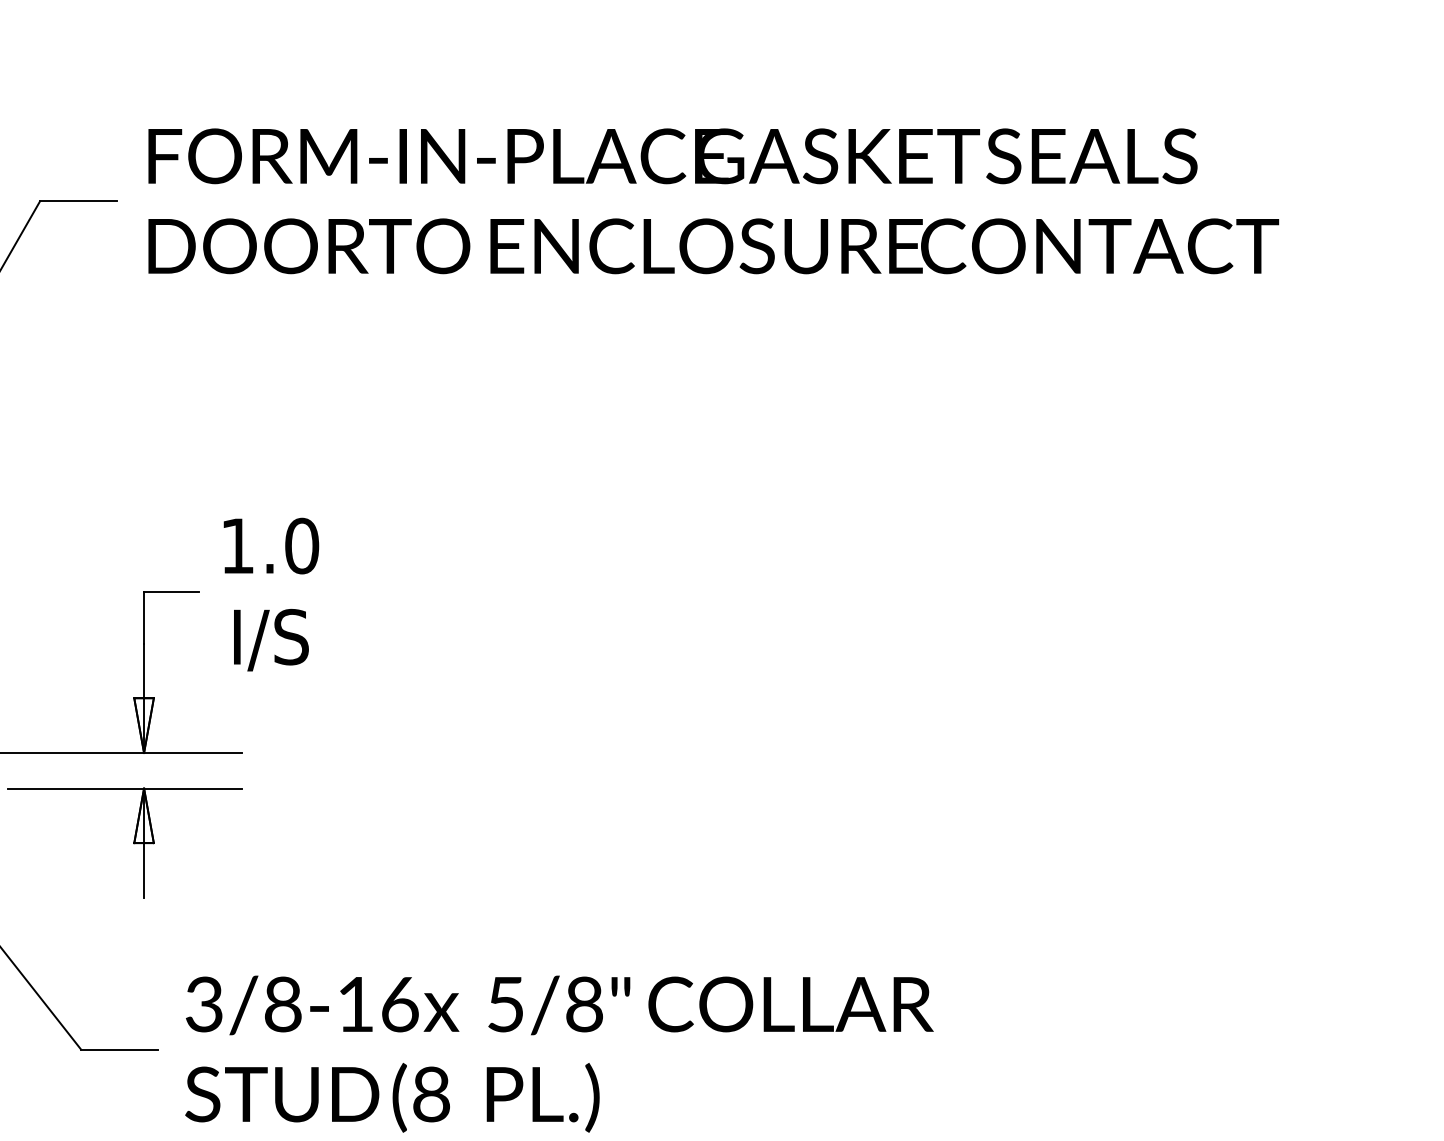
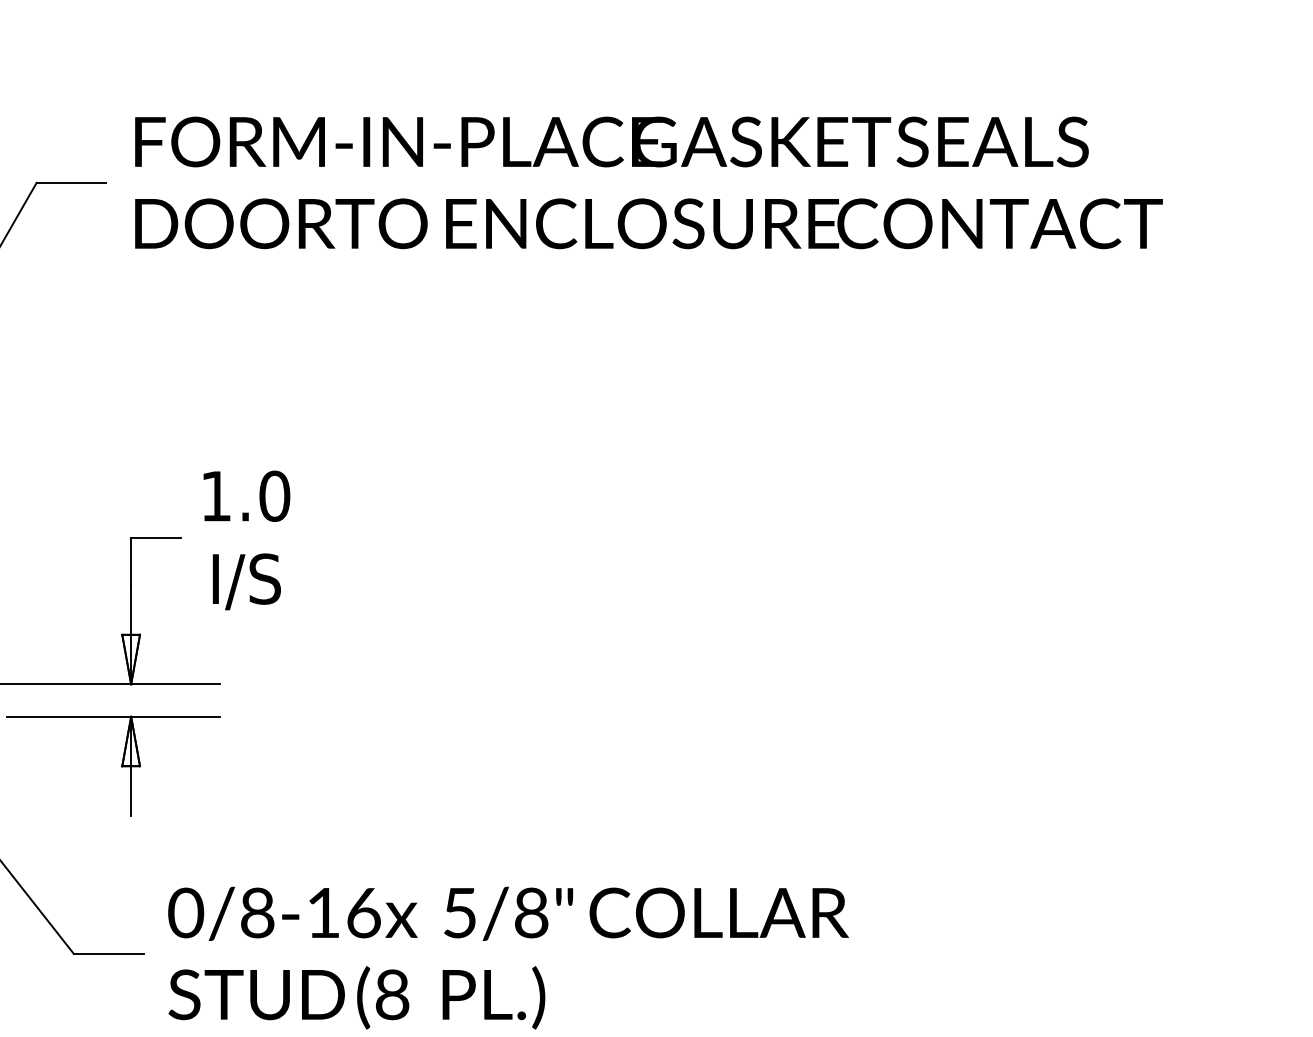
text: (204, 1003) -> (186, 912), 3/8-16 -> 0/8-16

